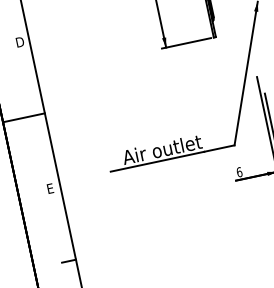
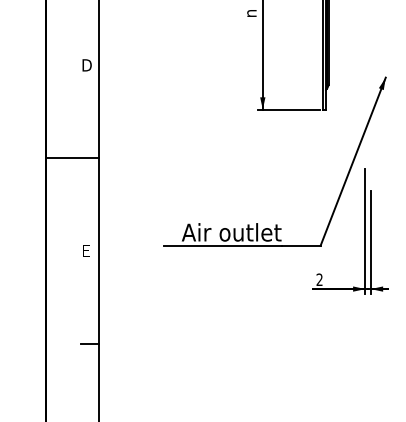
text: (239, 172) -> (319, 279), 6 -> 2

